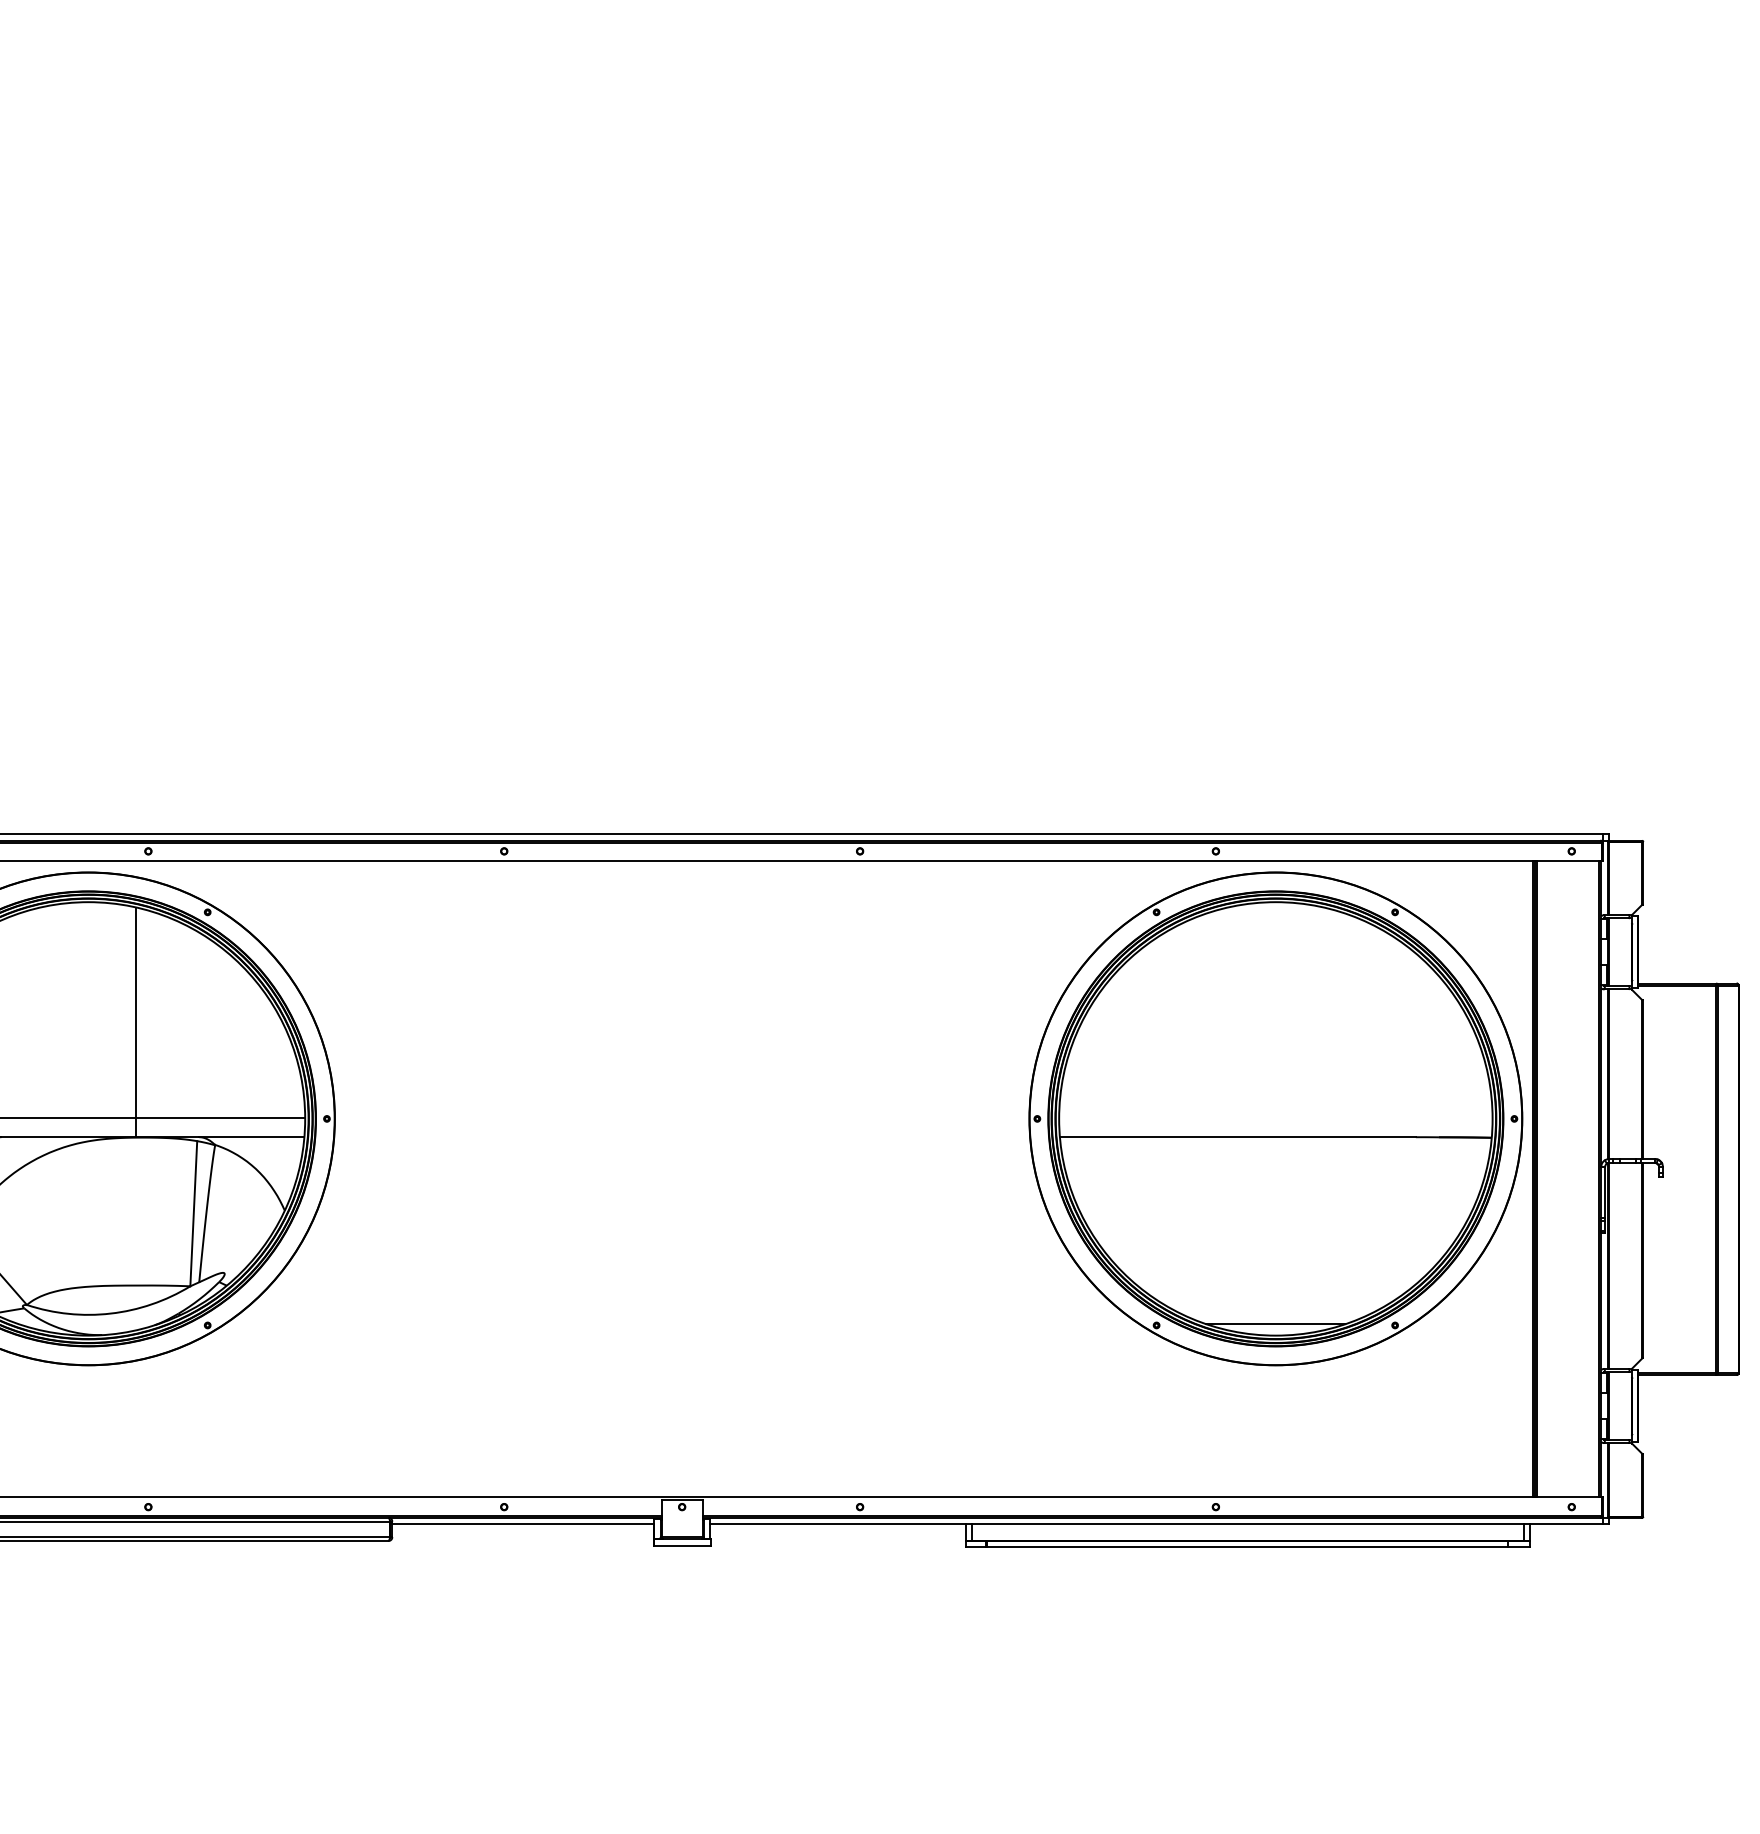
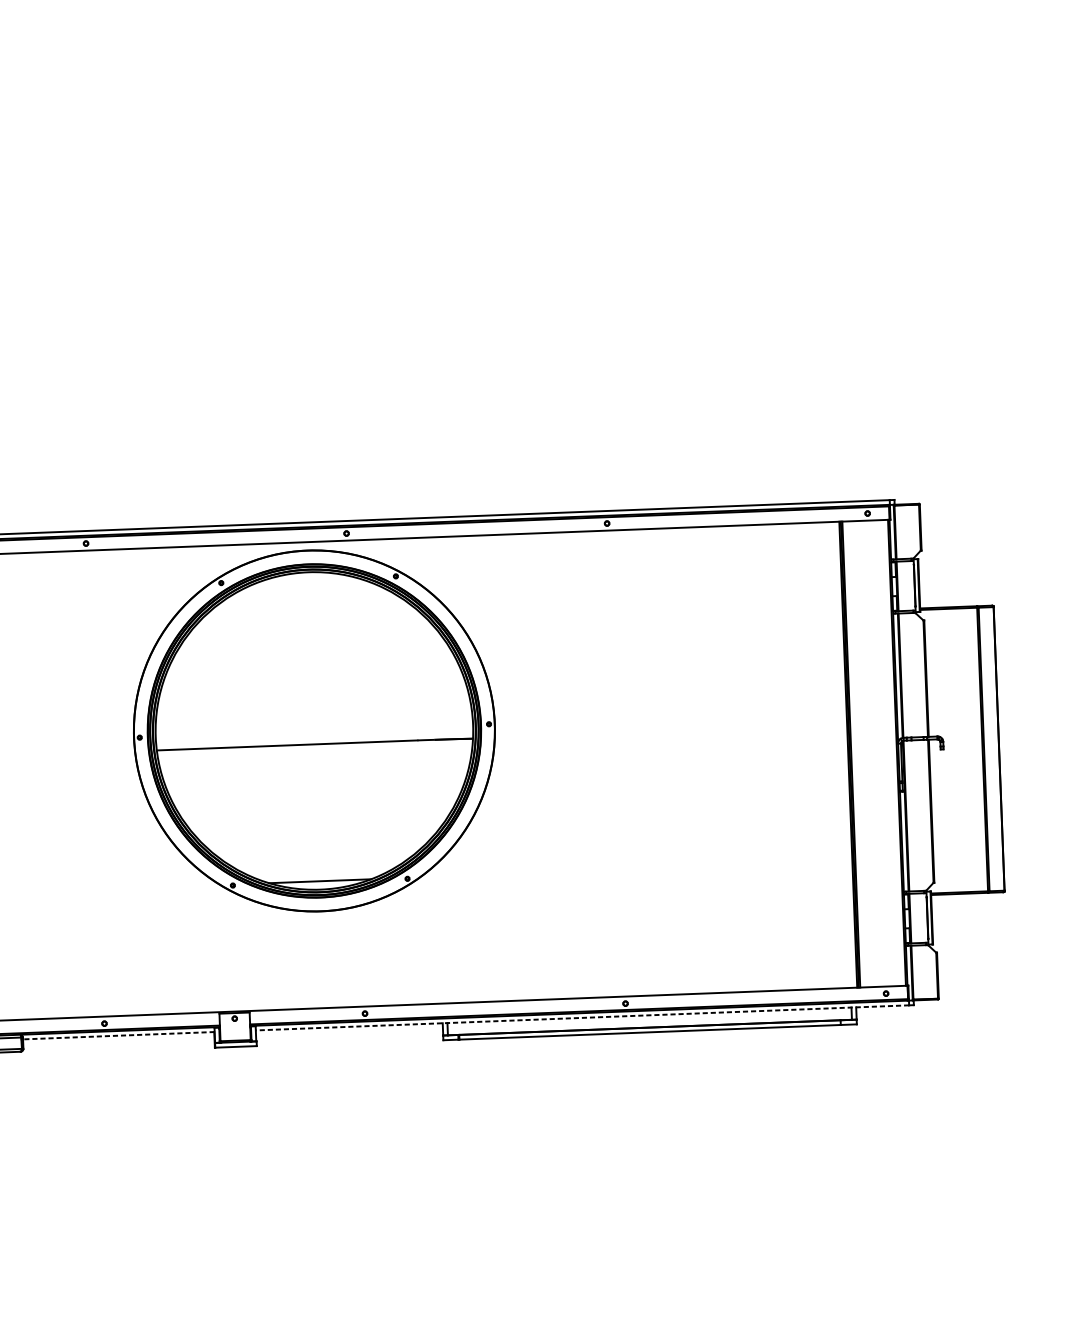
part: (1275, 1118) -> (314, 730), moved
line: (523, 1524) -> (119, 1035), solid -> dashed
line: (1155, 1524) -> (581, 1018), solid -> dashed

